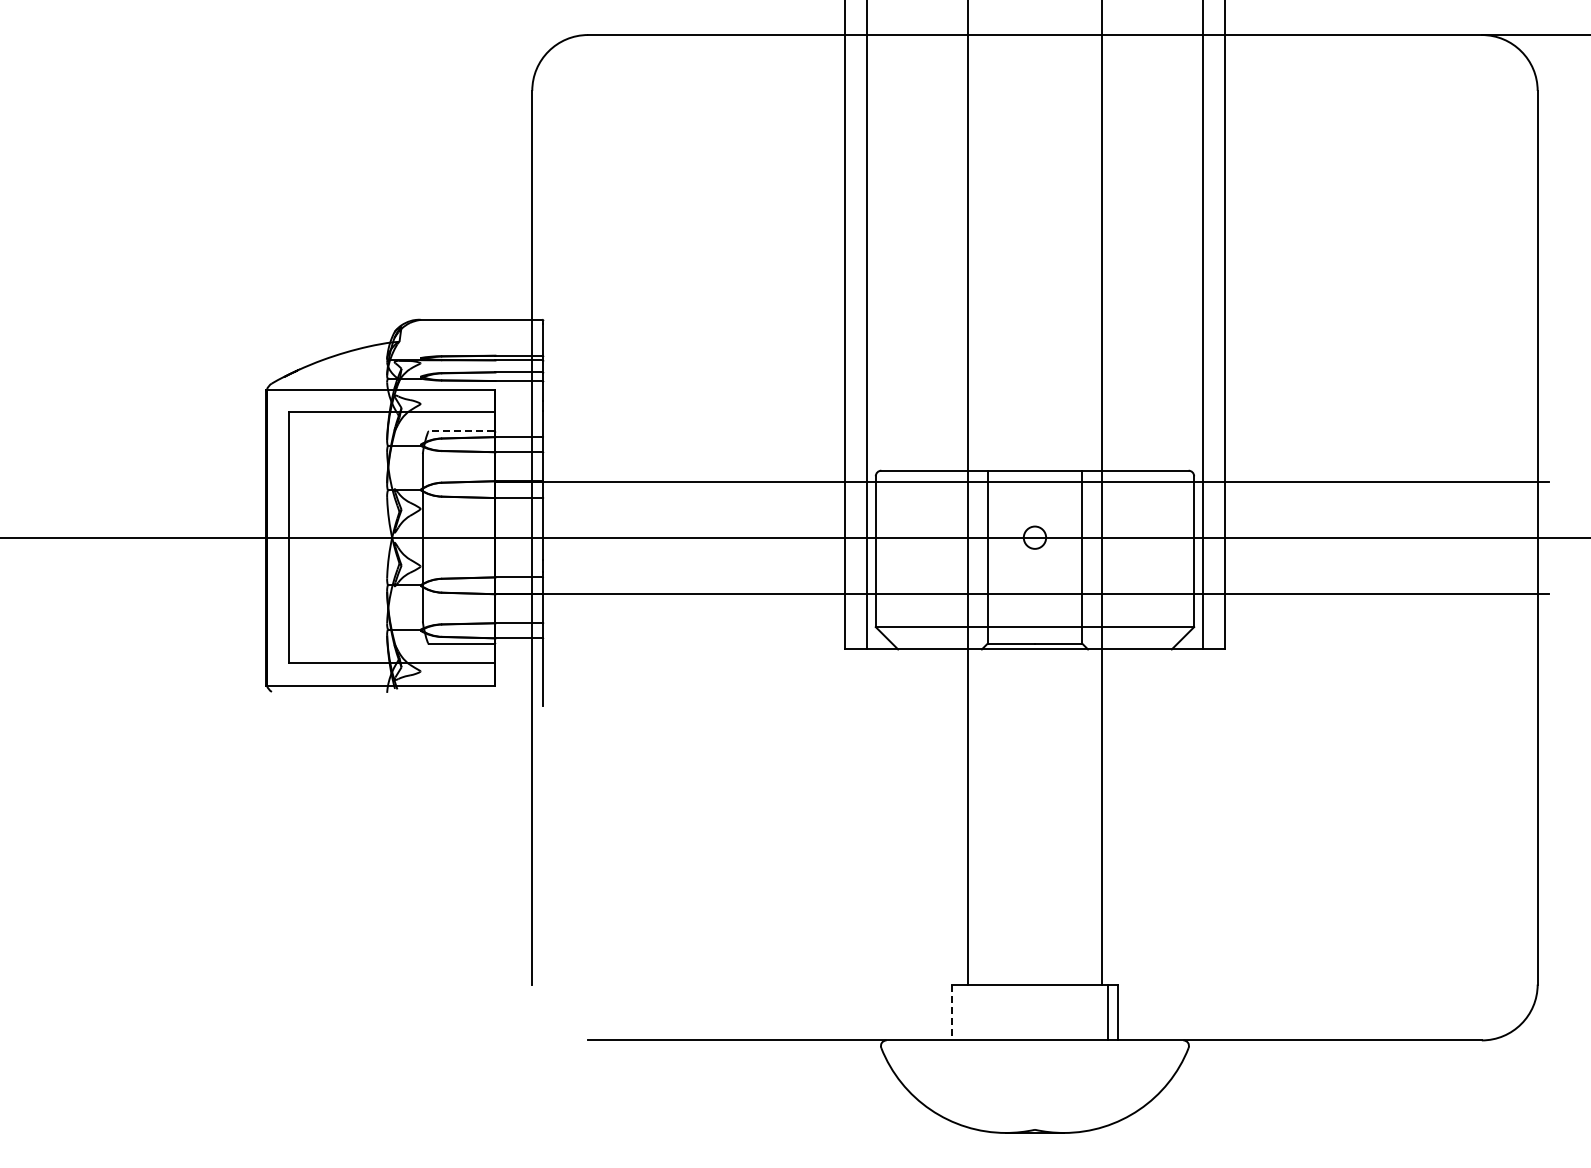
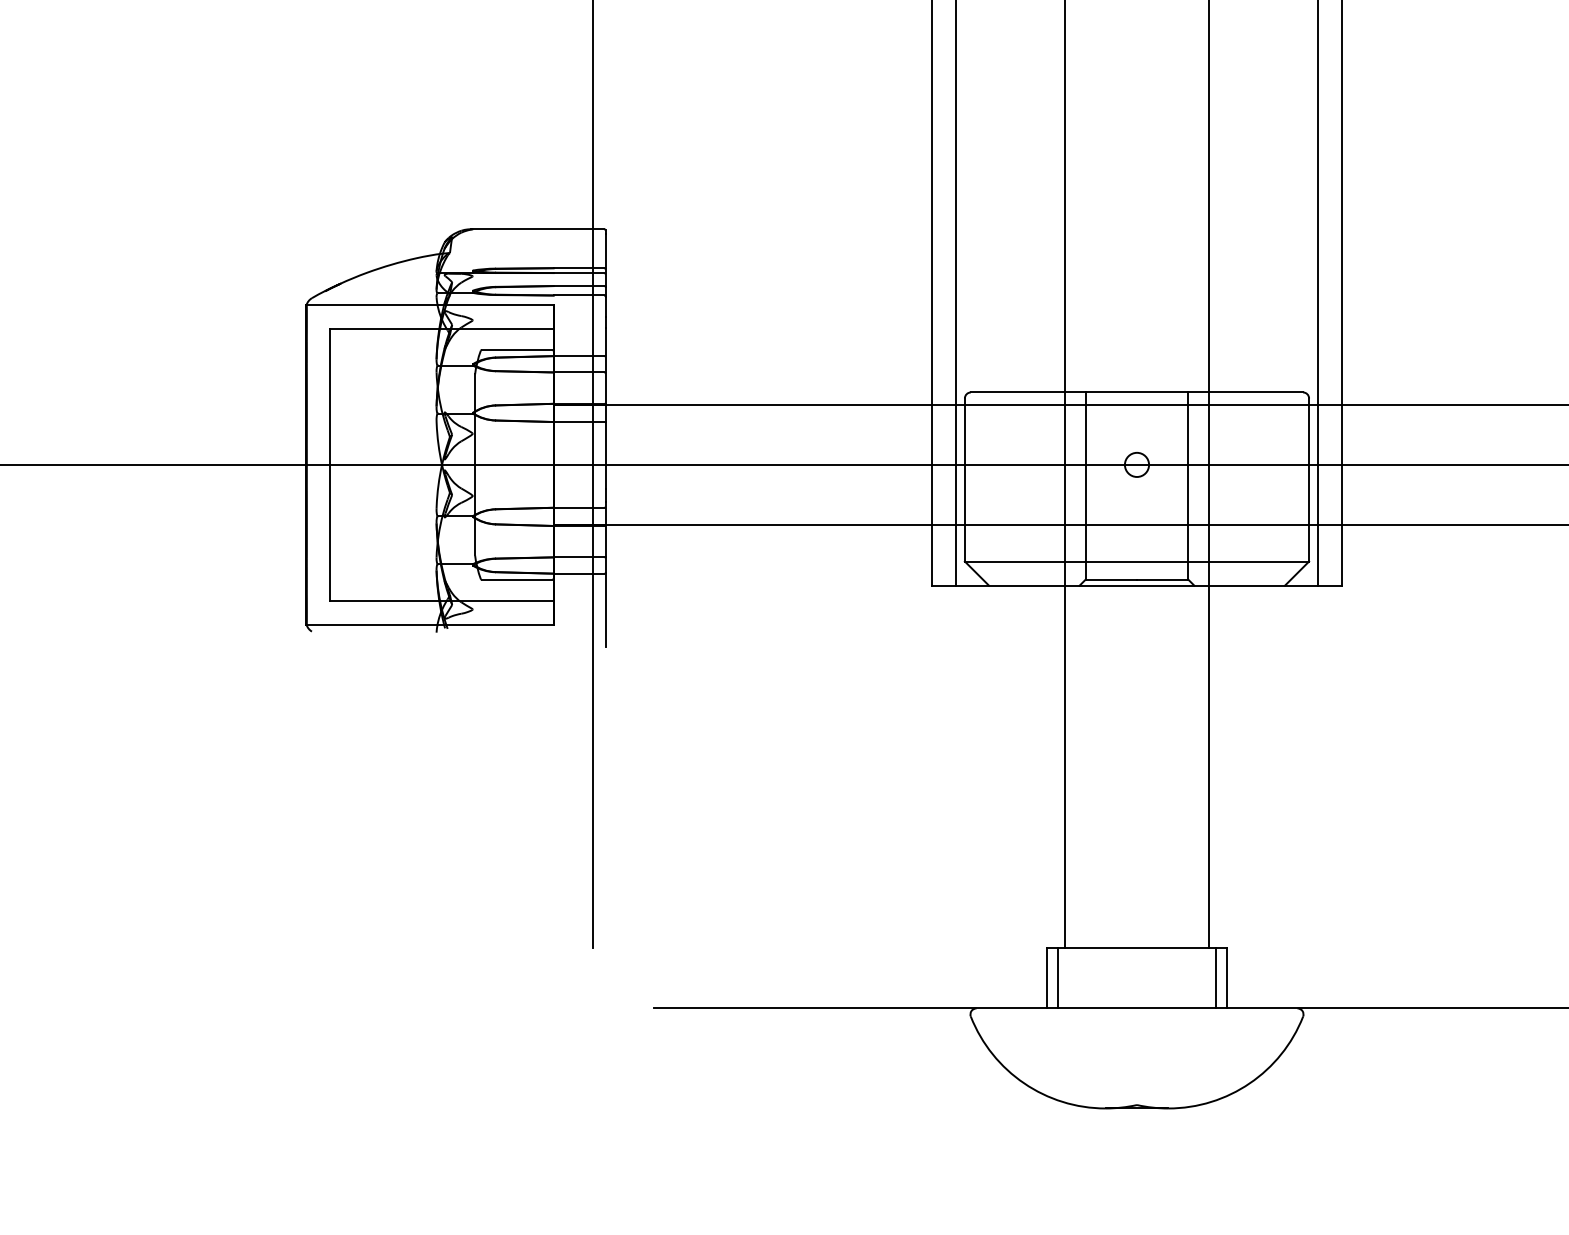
line: (461, 431) -> (516, 350), dashed -> solid
line: (951, 1012) -> (1046, 978), dashed -> solid
line: (962, 1012) -> (1058, 978), added

